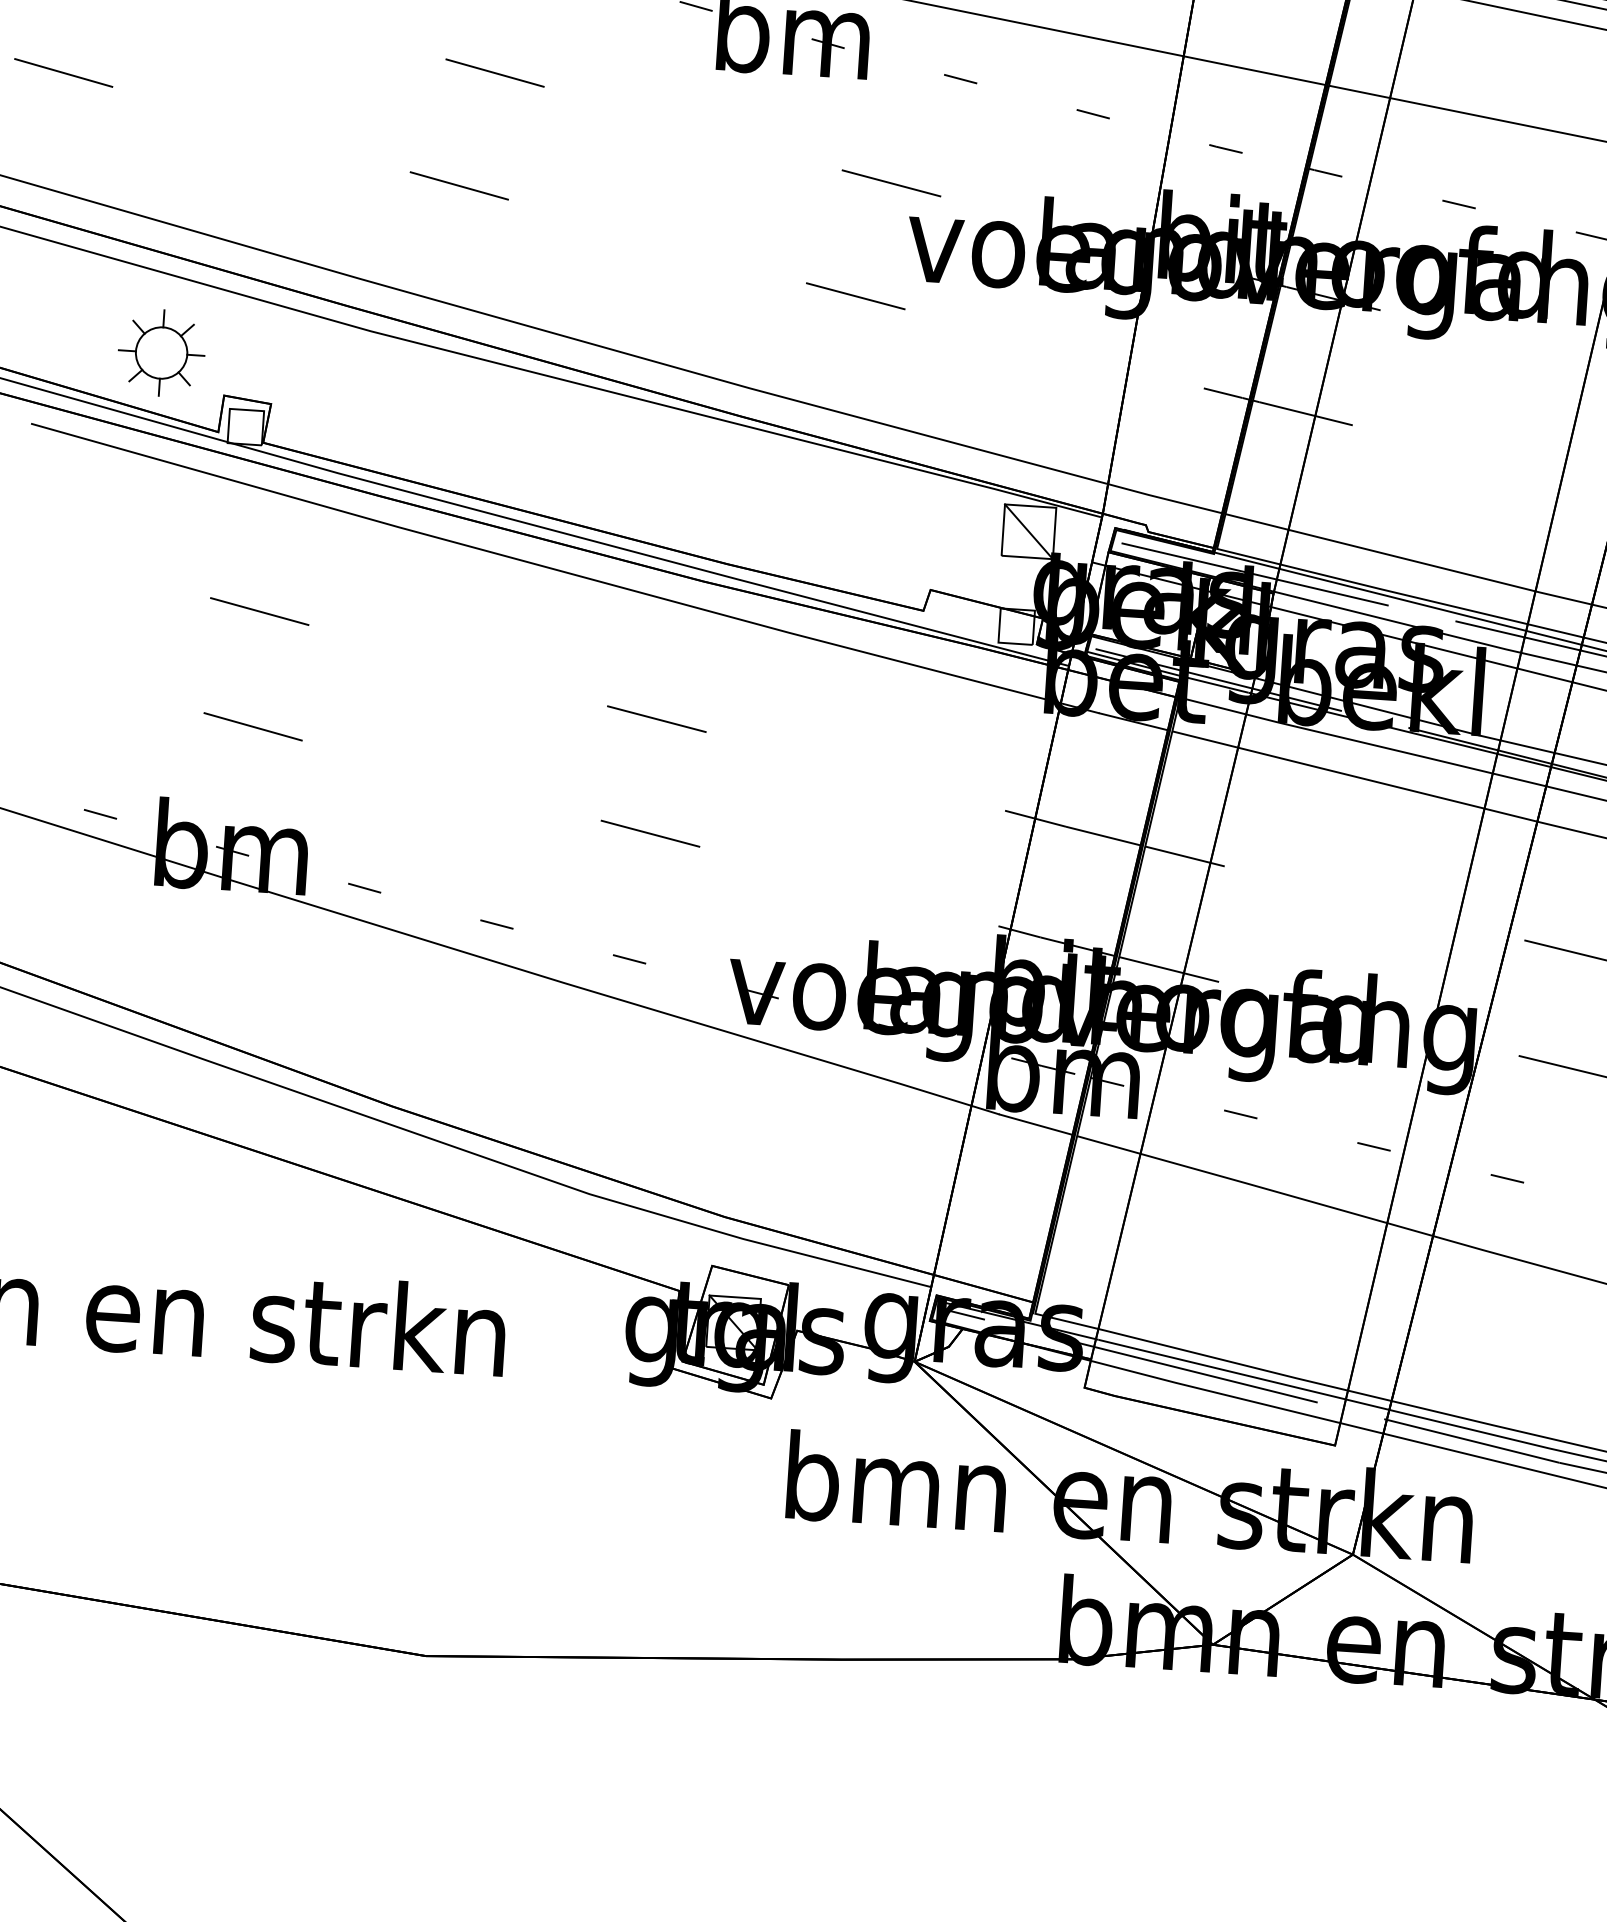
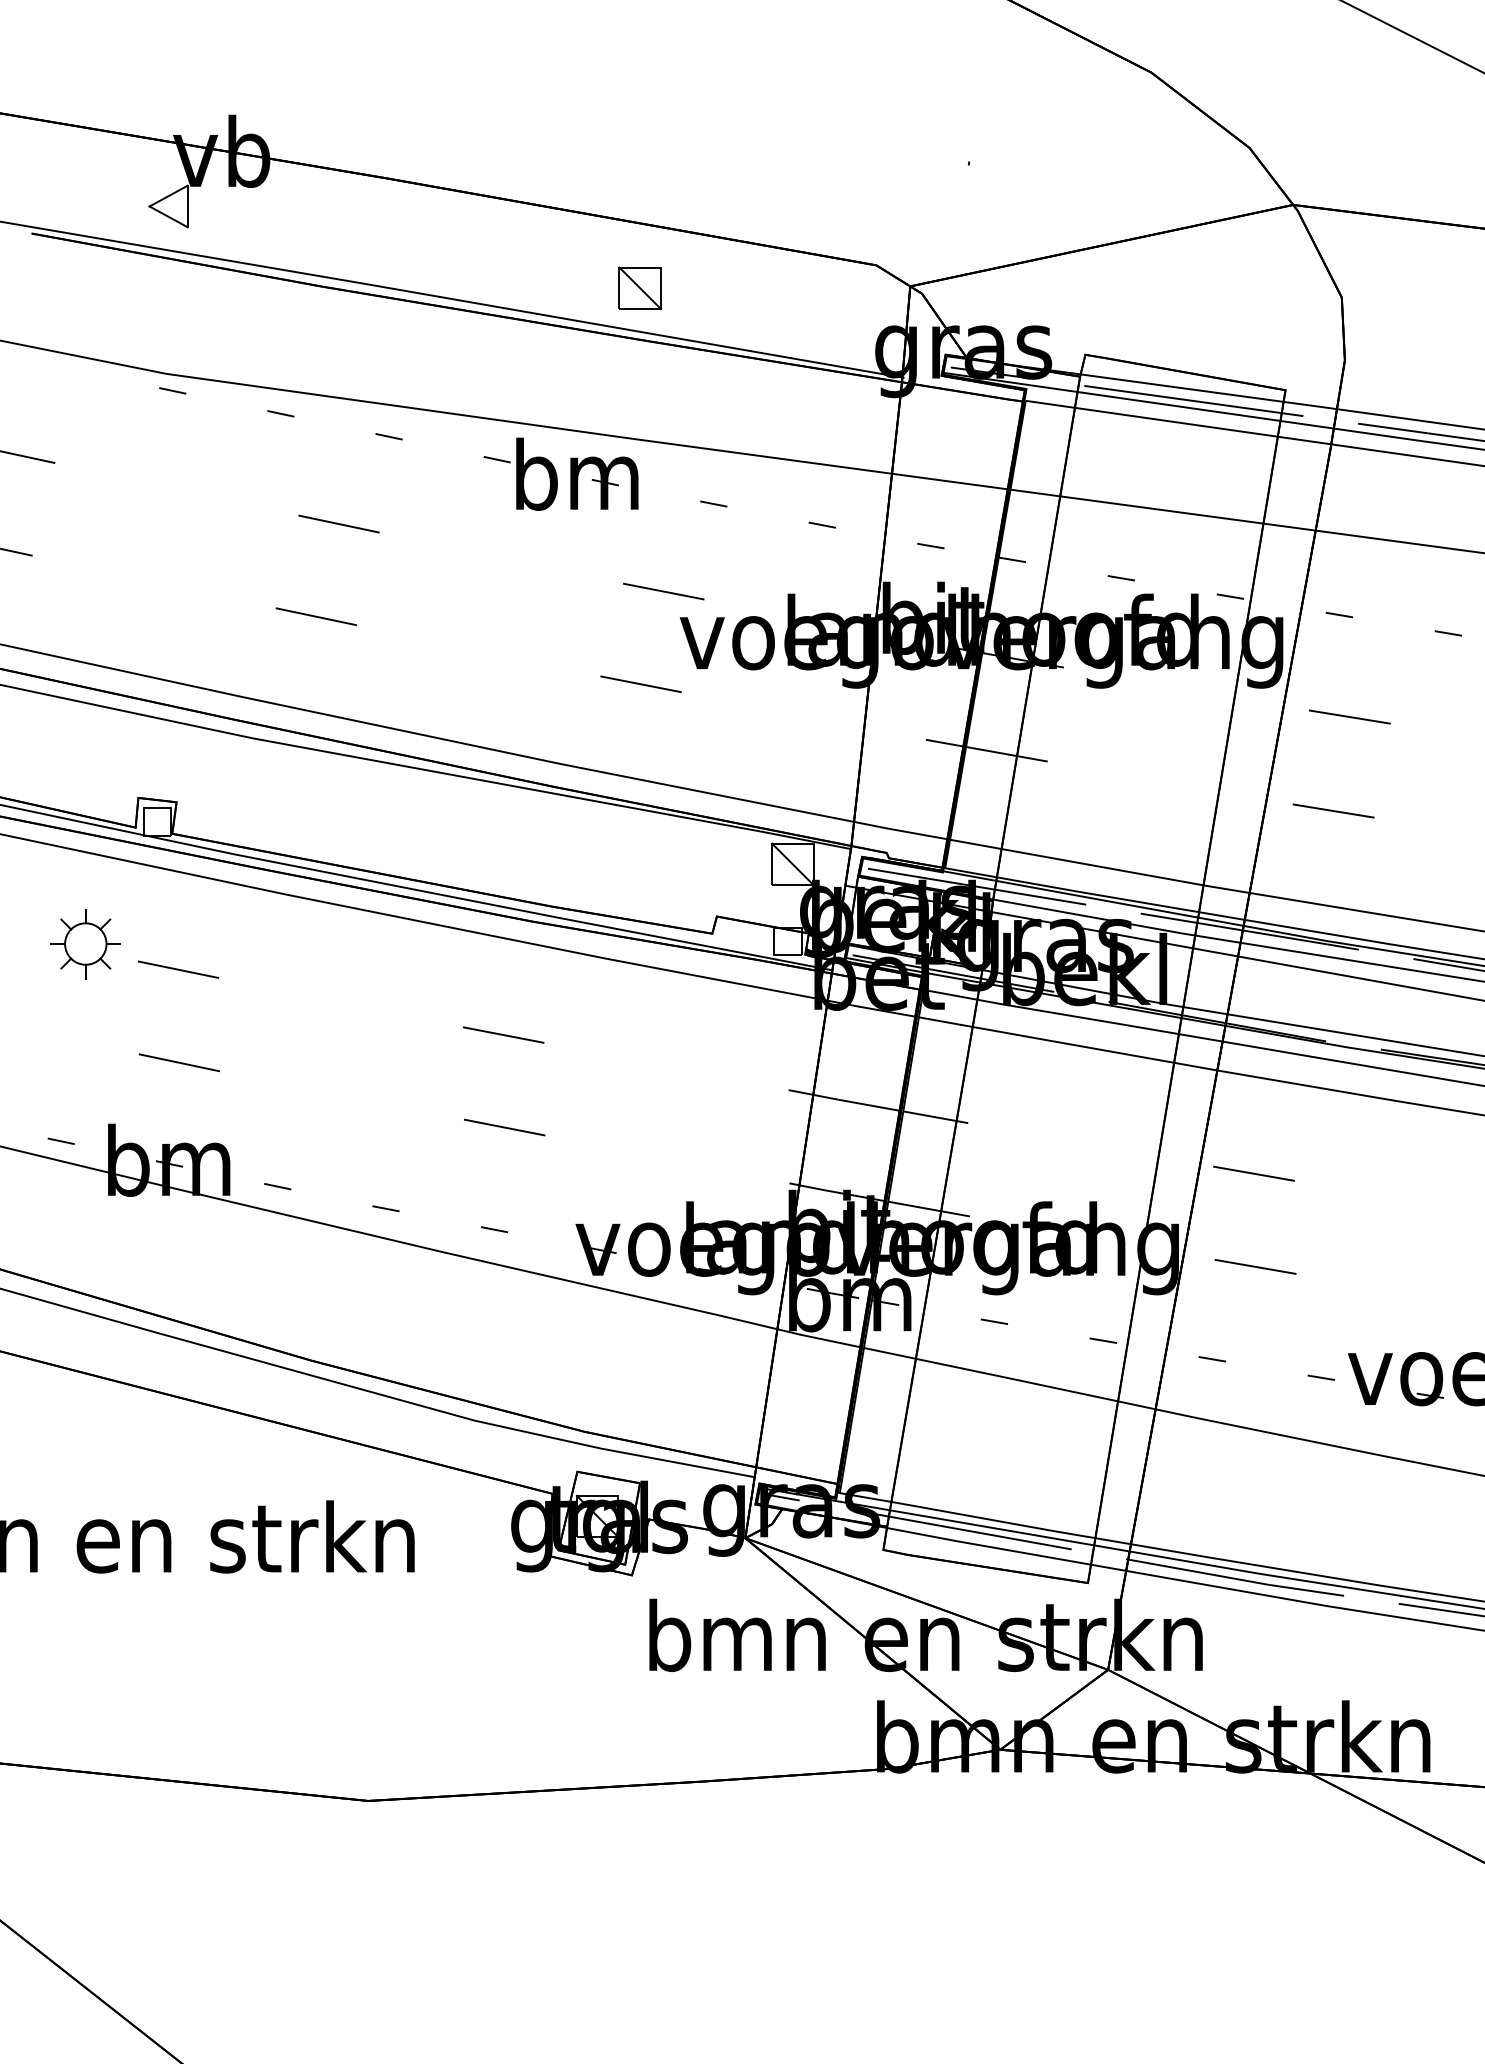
part: (161, 353) -> (85, 944), moved

